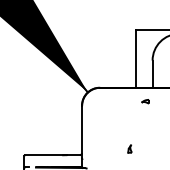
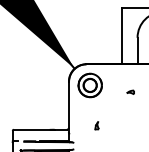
part: (145, 101) -> (130, 92), moved
part: (103, 109) -> (89, 85), added
part: (129, 148) -> (96, 125), moved

